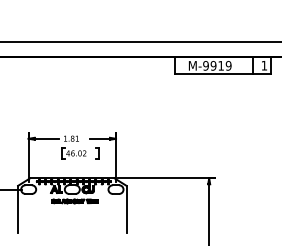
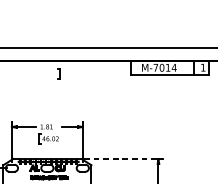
text: (217, 65) -> (165, 67), M-9919 -> M-7014
part: (97, 153) -> (58, 74), moved
line: (166, 178) -> (123, 159), solid -> dashed

